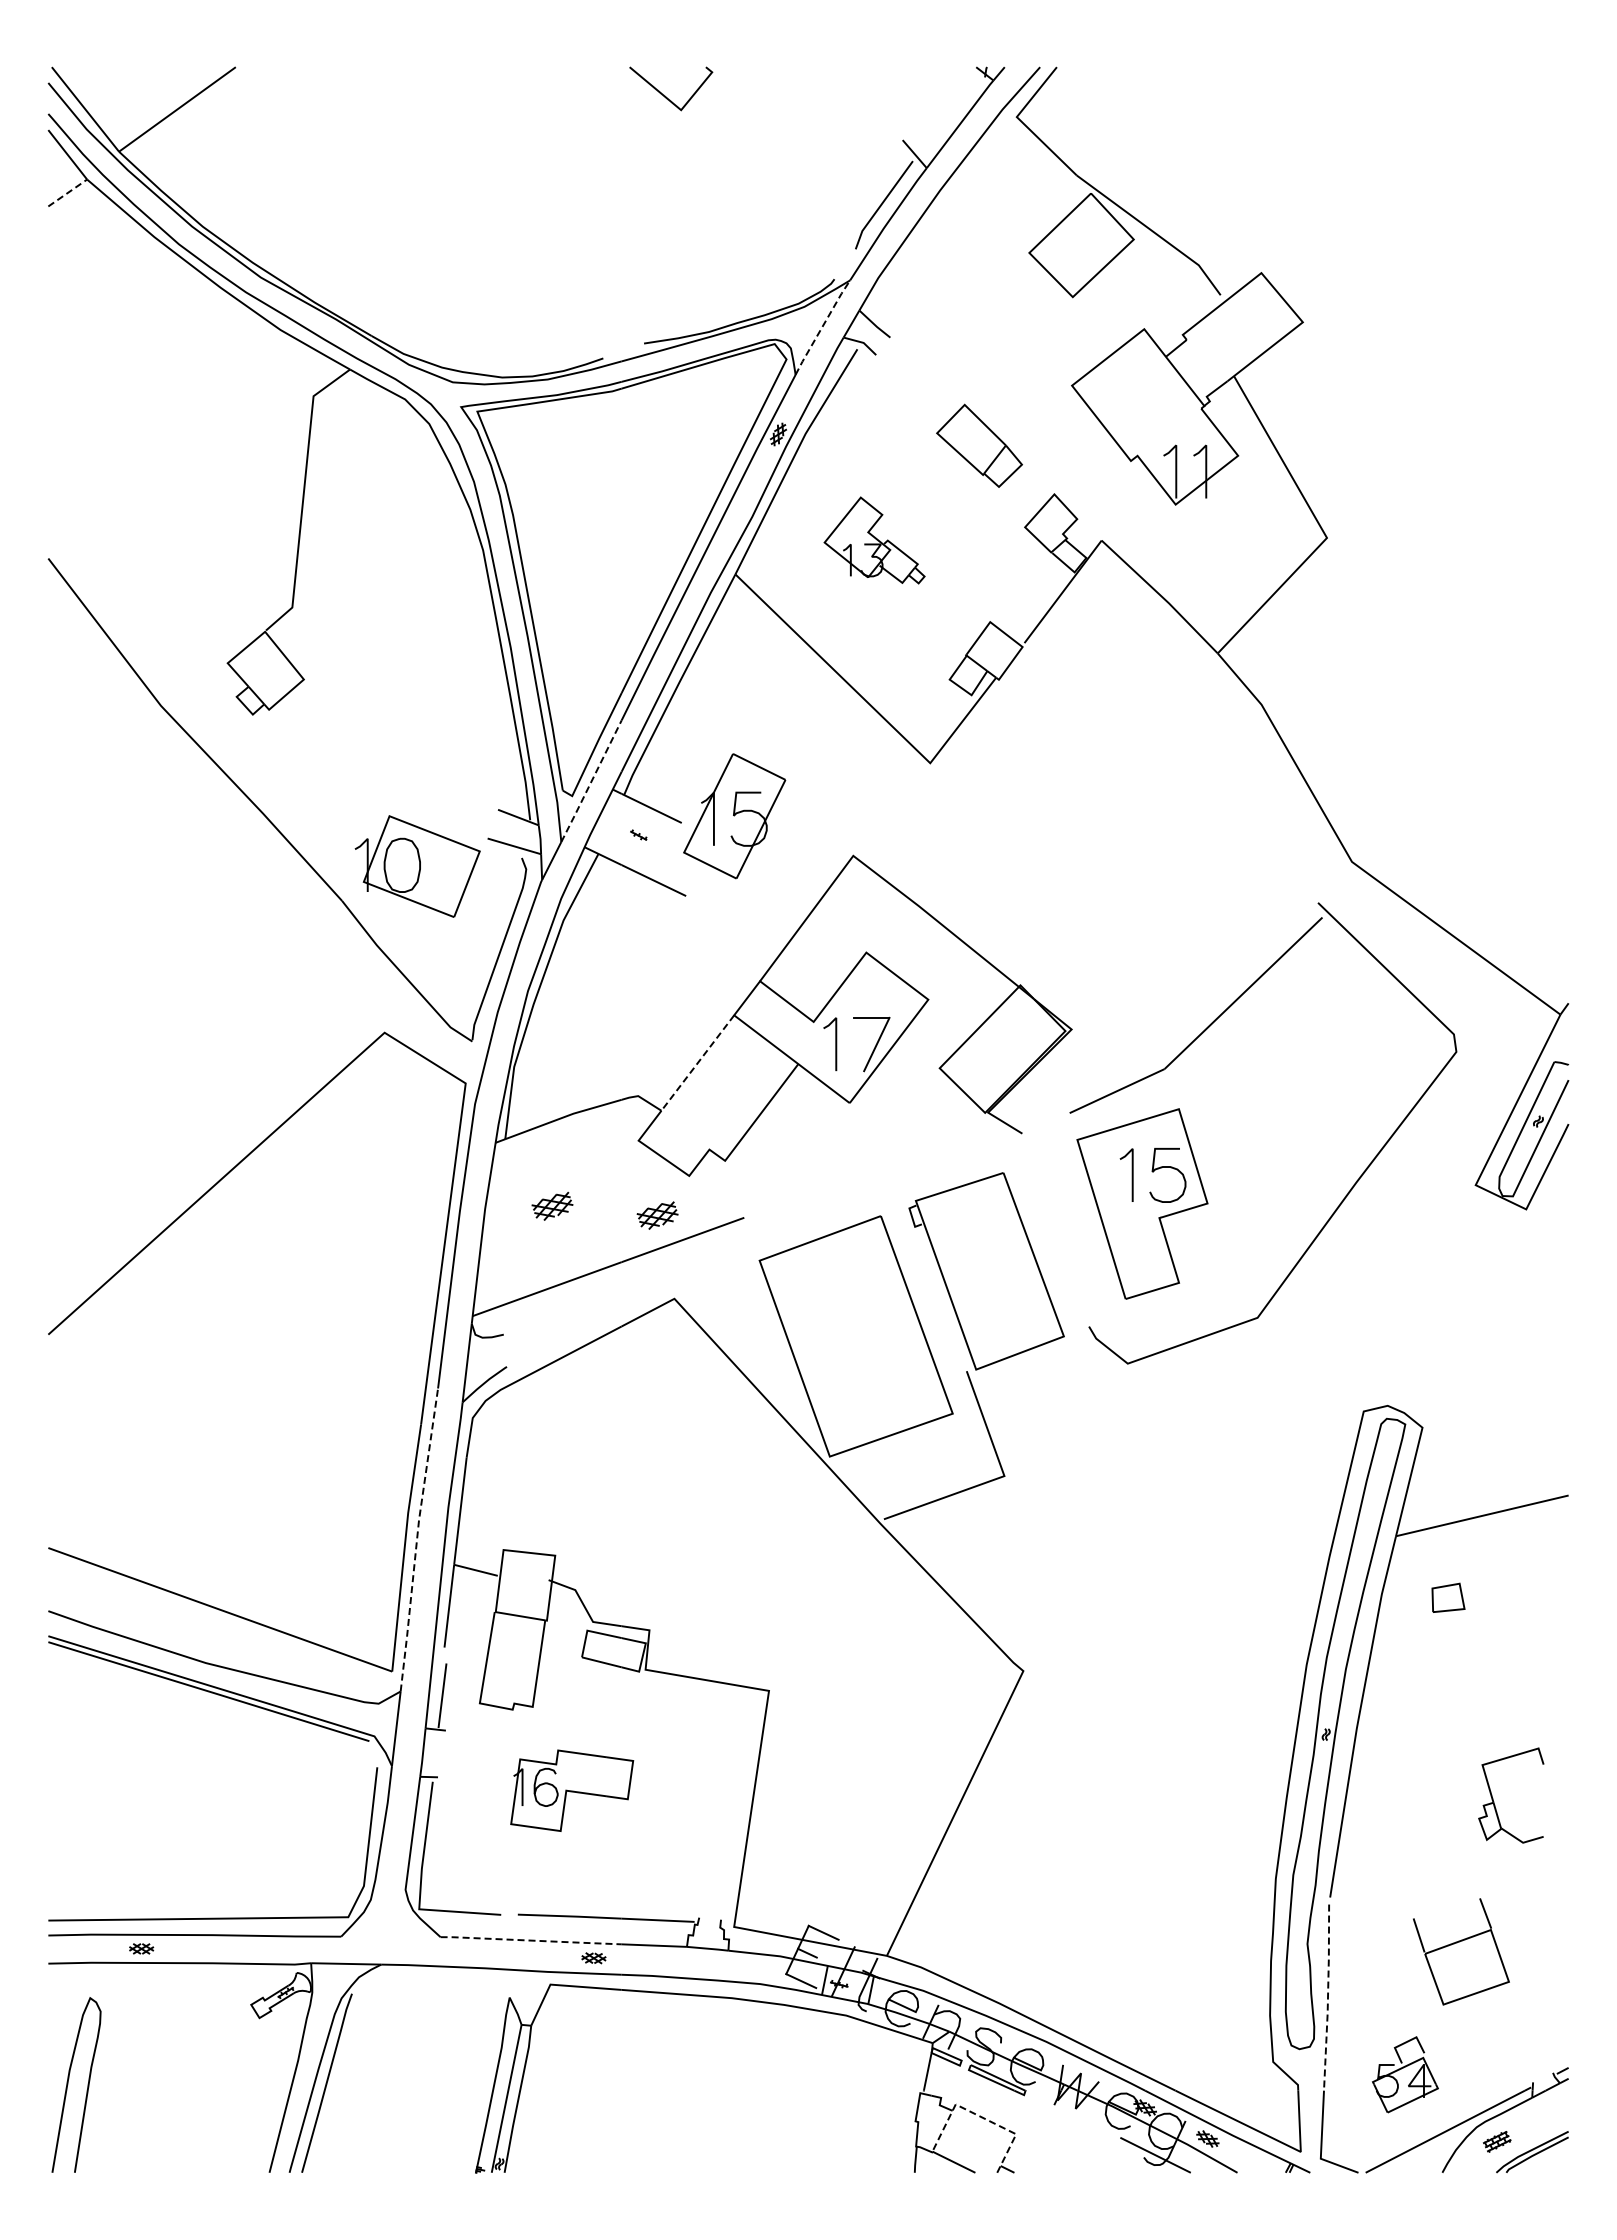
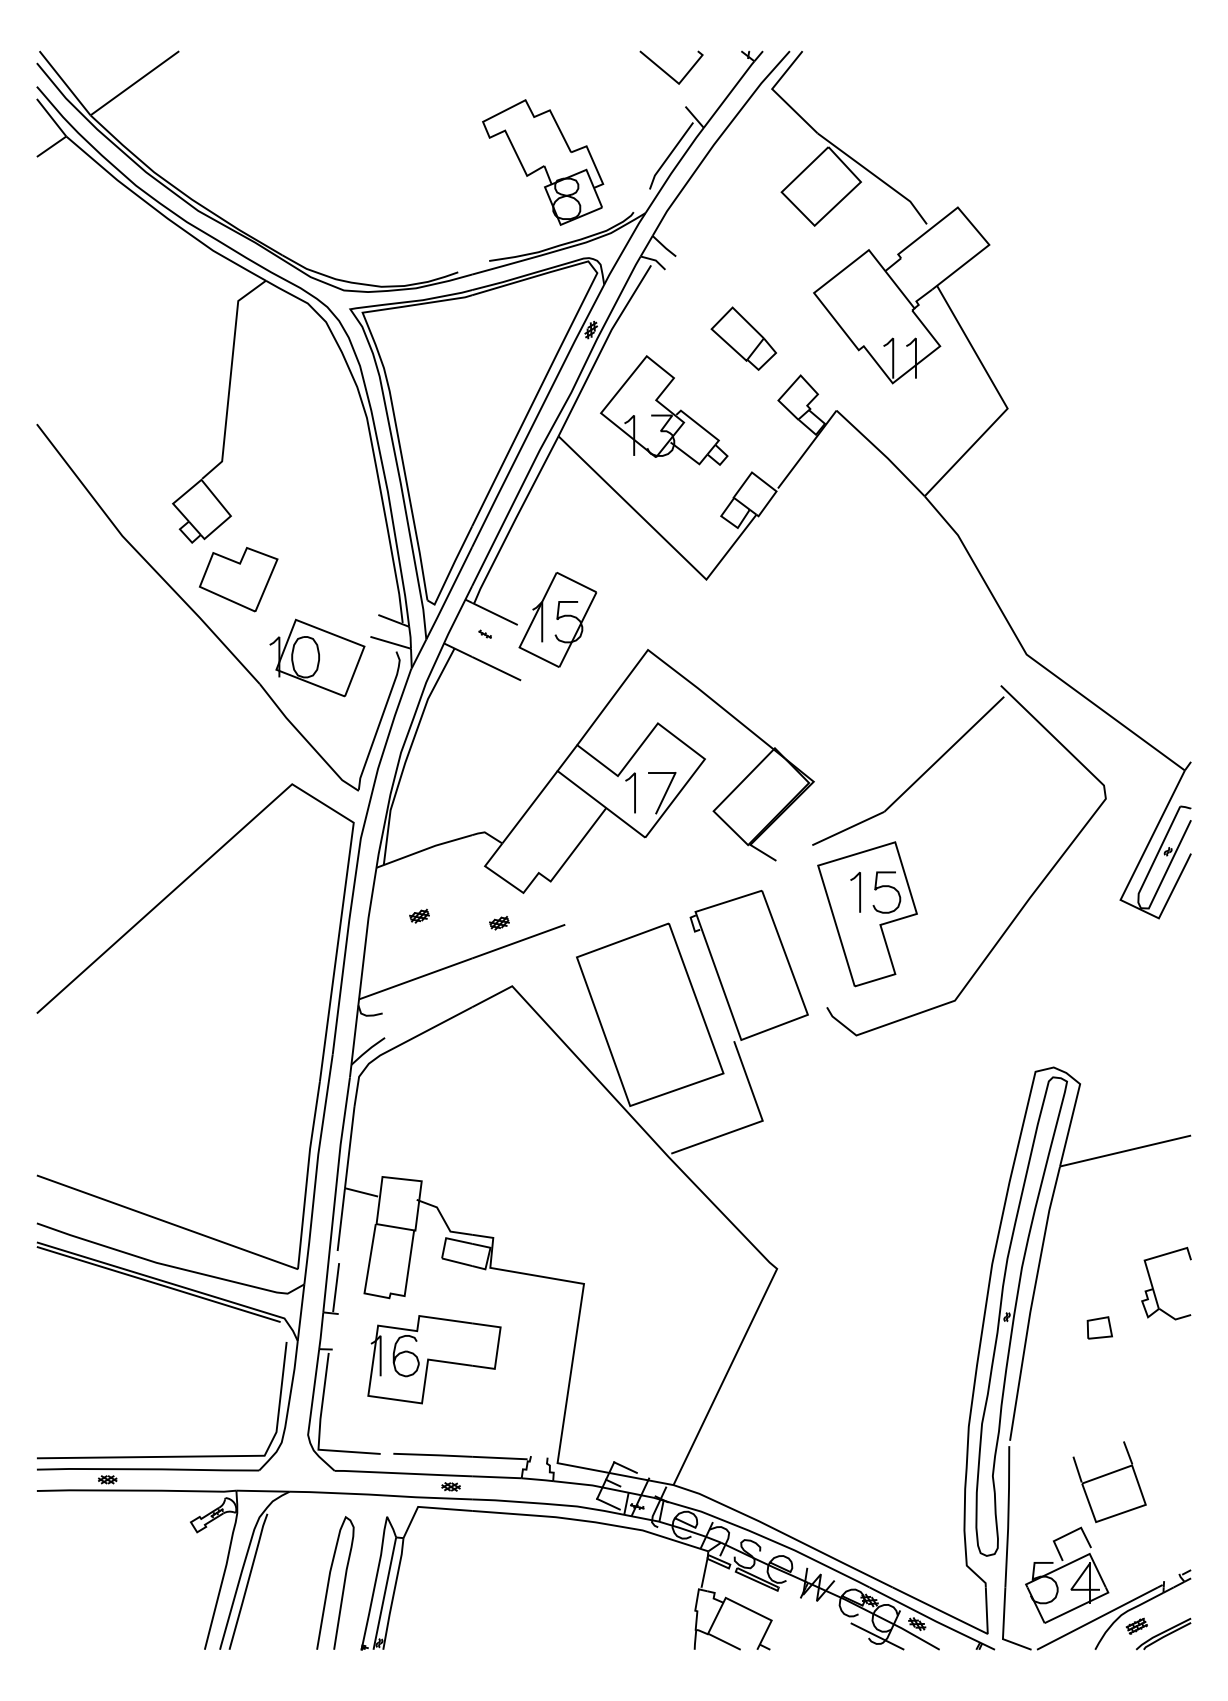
line: (665, 95) -> (667, 72), moved
line: (67, 193) -> (51, 147), dashed -> solid
part: (715, 213) -> (543, 162), added
line: (822, 327) -> (624, 248), dashed -> solid
part: (874, 540) -> (664, 410), size x1.67
part: (314, 762) -> (238, 579), added
line: (591, 781) -> (449, 593), dashed -> solid
line: (697, 1063) -> (529, 807), dashed -> solid
part: (551, 1206) -> (418, 916), size x0.62
part: (657, 1215) -> (499, 923), size x0.62
line: (417, 1539) -> (317, 1168), dashed -> solid
part: (1448, 1597) -> (1099, 1327), moved
part: (572, 1790) -> (434, 1359), size x1.43
part: (1494, 1801) -> (1153, 1288), moved
line: (531, 1940) -> (403, 1473), dashed -> solid
line: (1328, 1997) -> (1008, 1516), dashed -> solid
part: (1405, 2074) -> (1067, 1575), size x1.67
curve: (68, 2084) -> (329, 1582), moved
line: (981, 2117) -> (745, 1607), dashed -> solid

